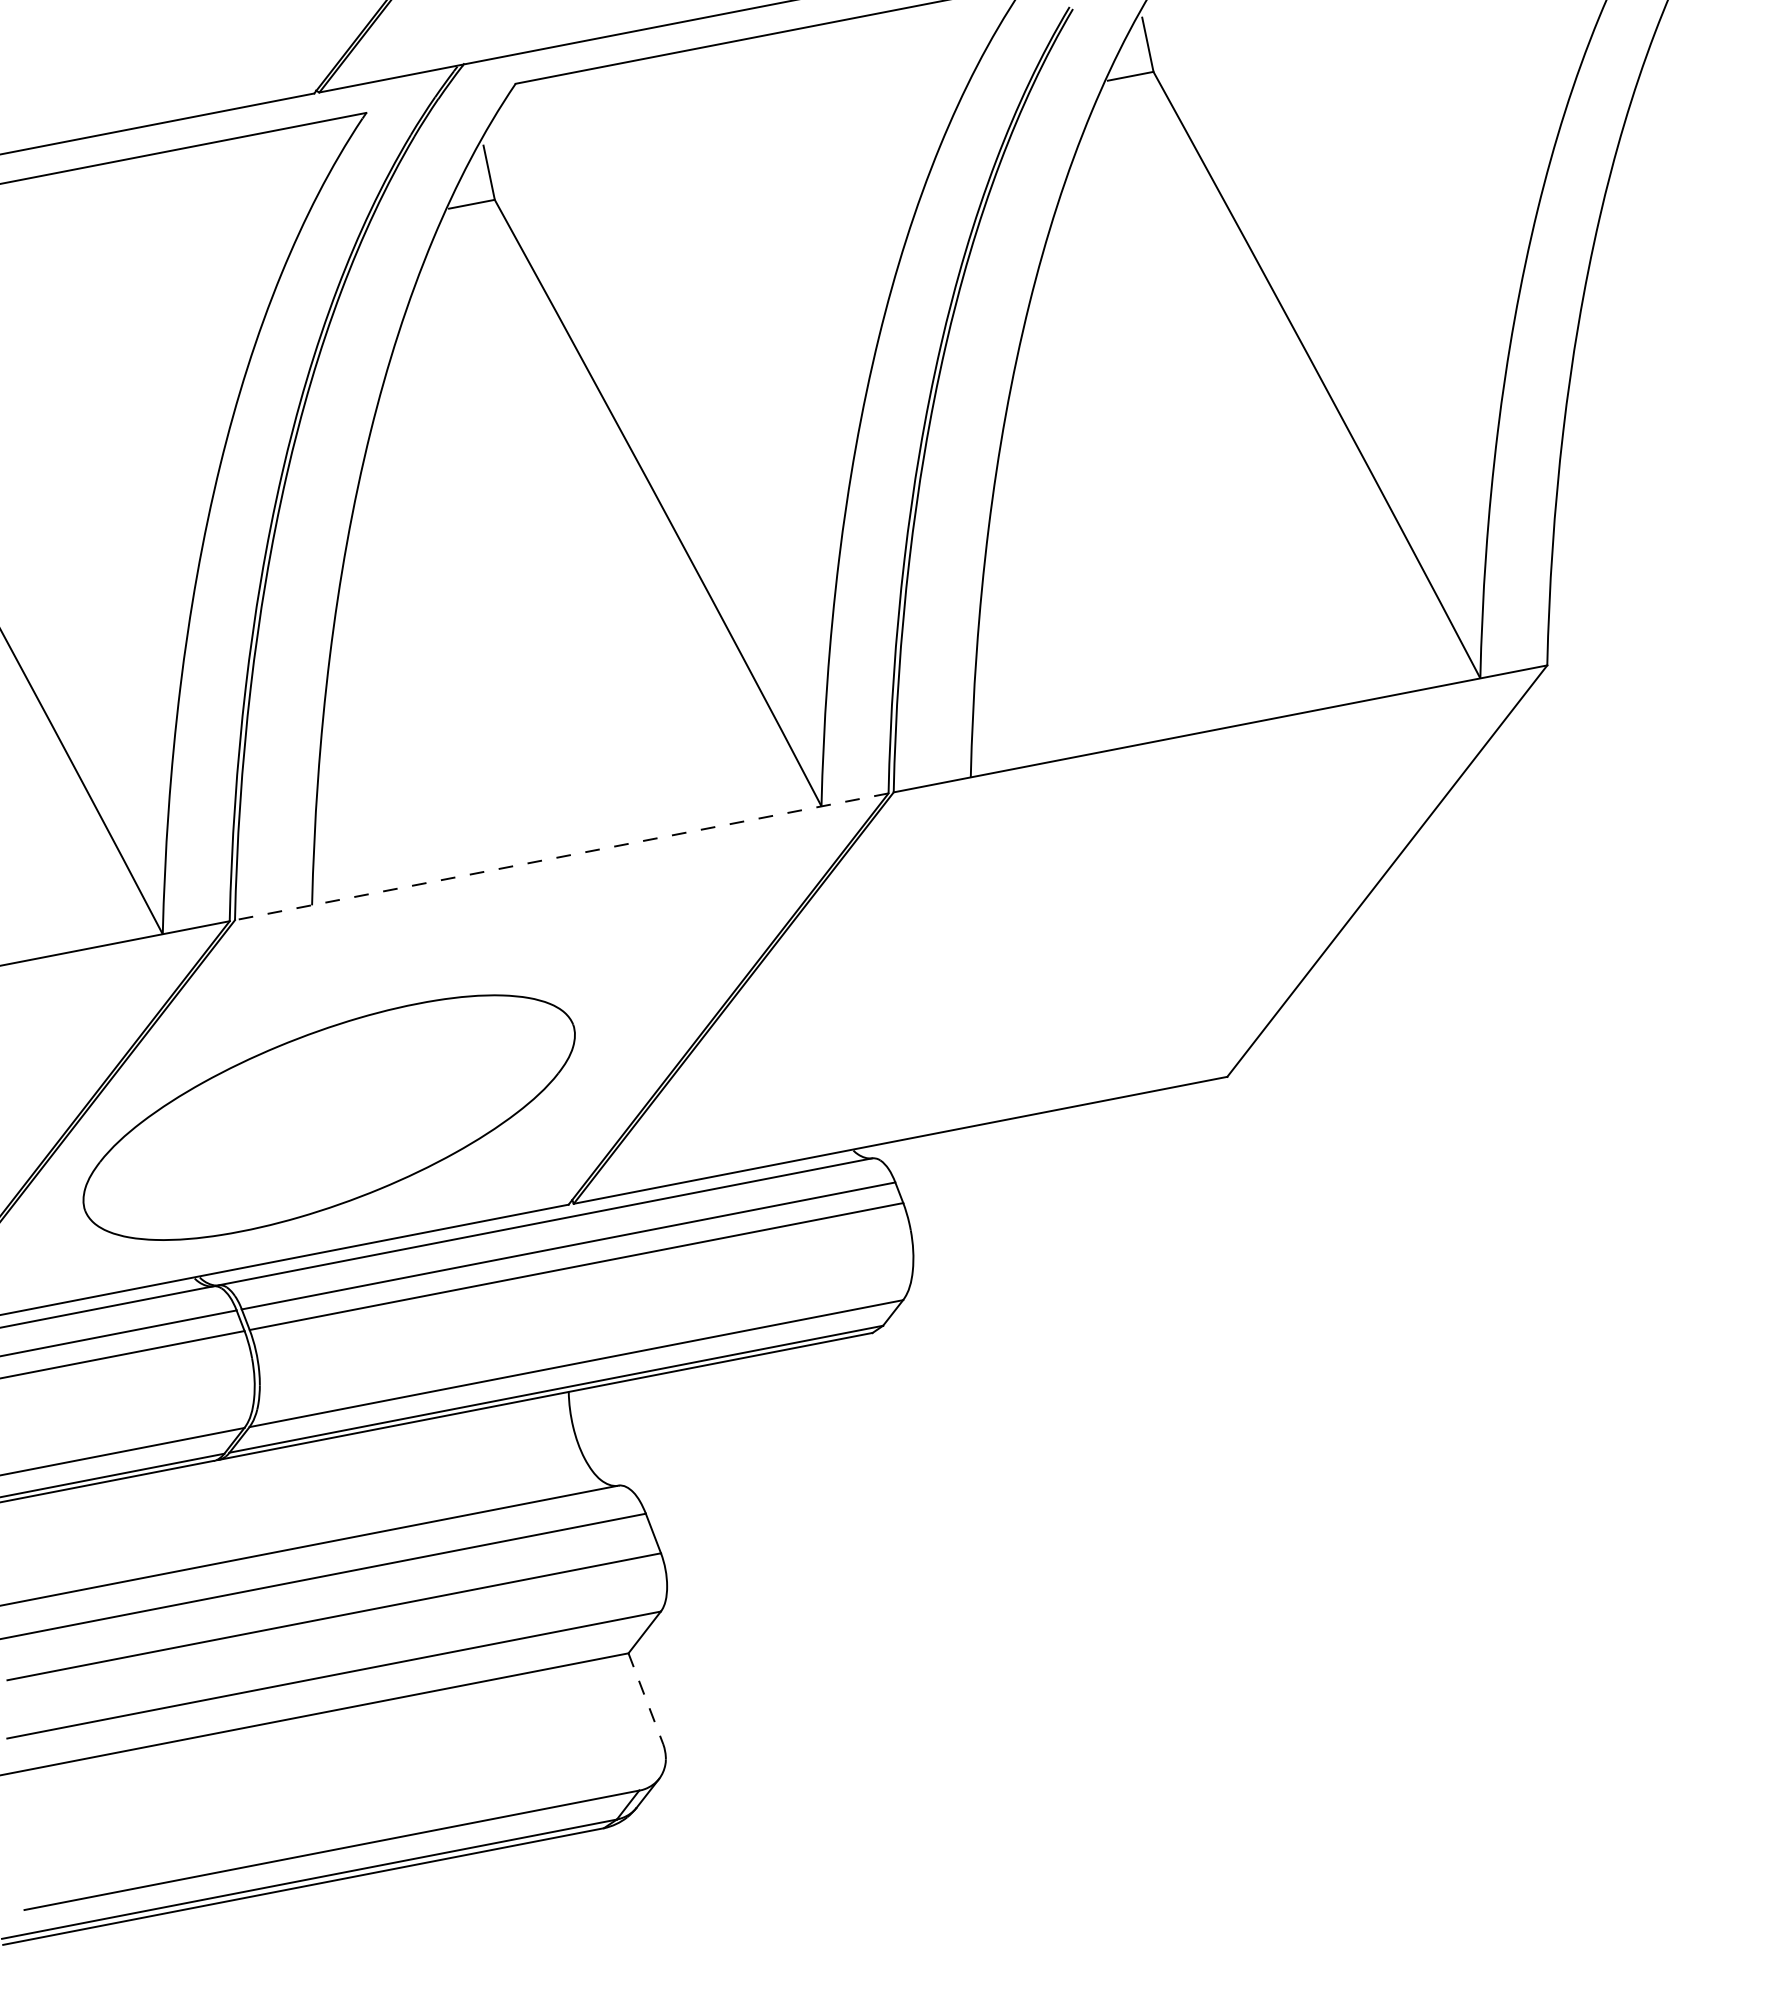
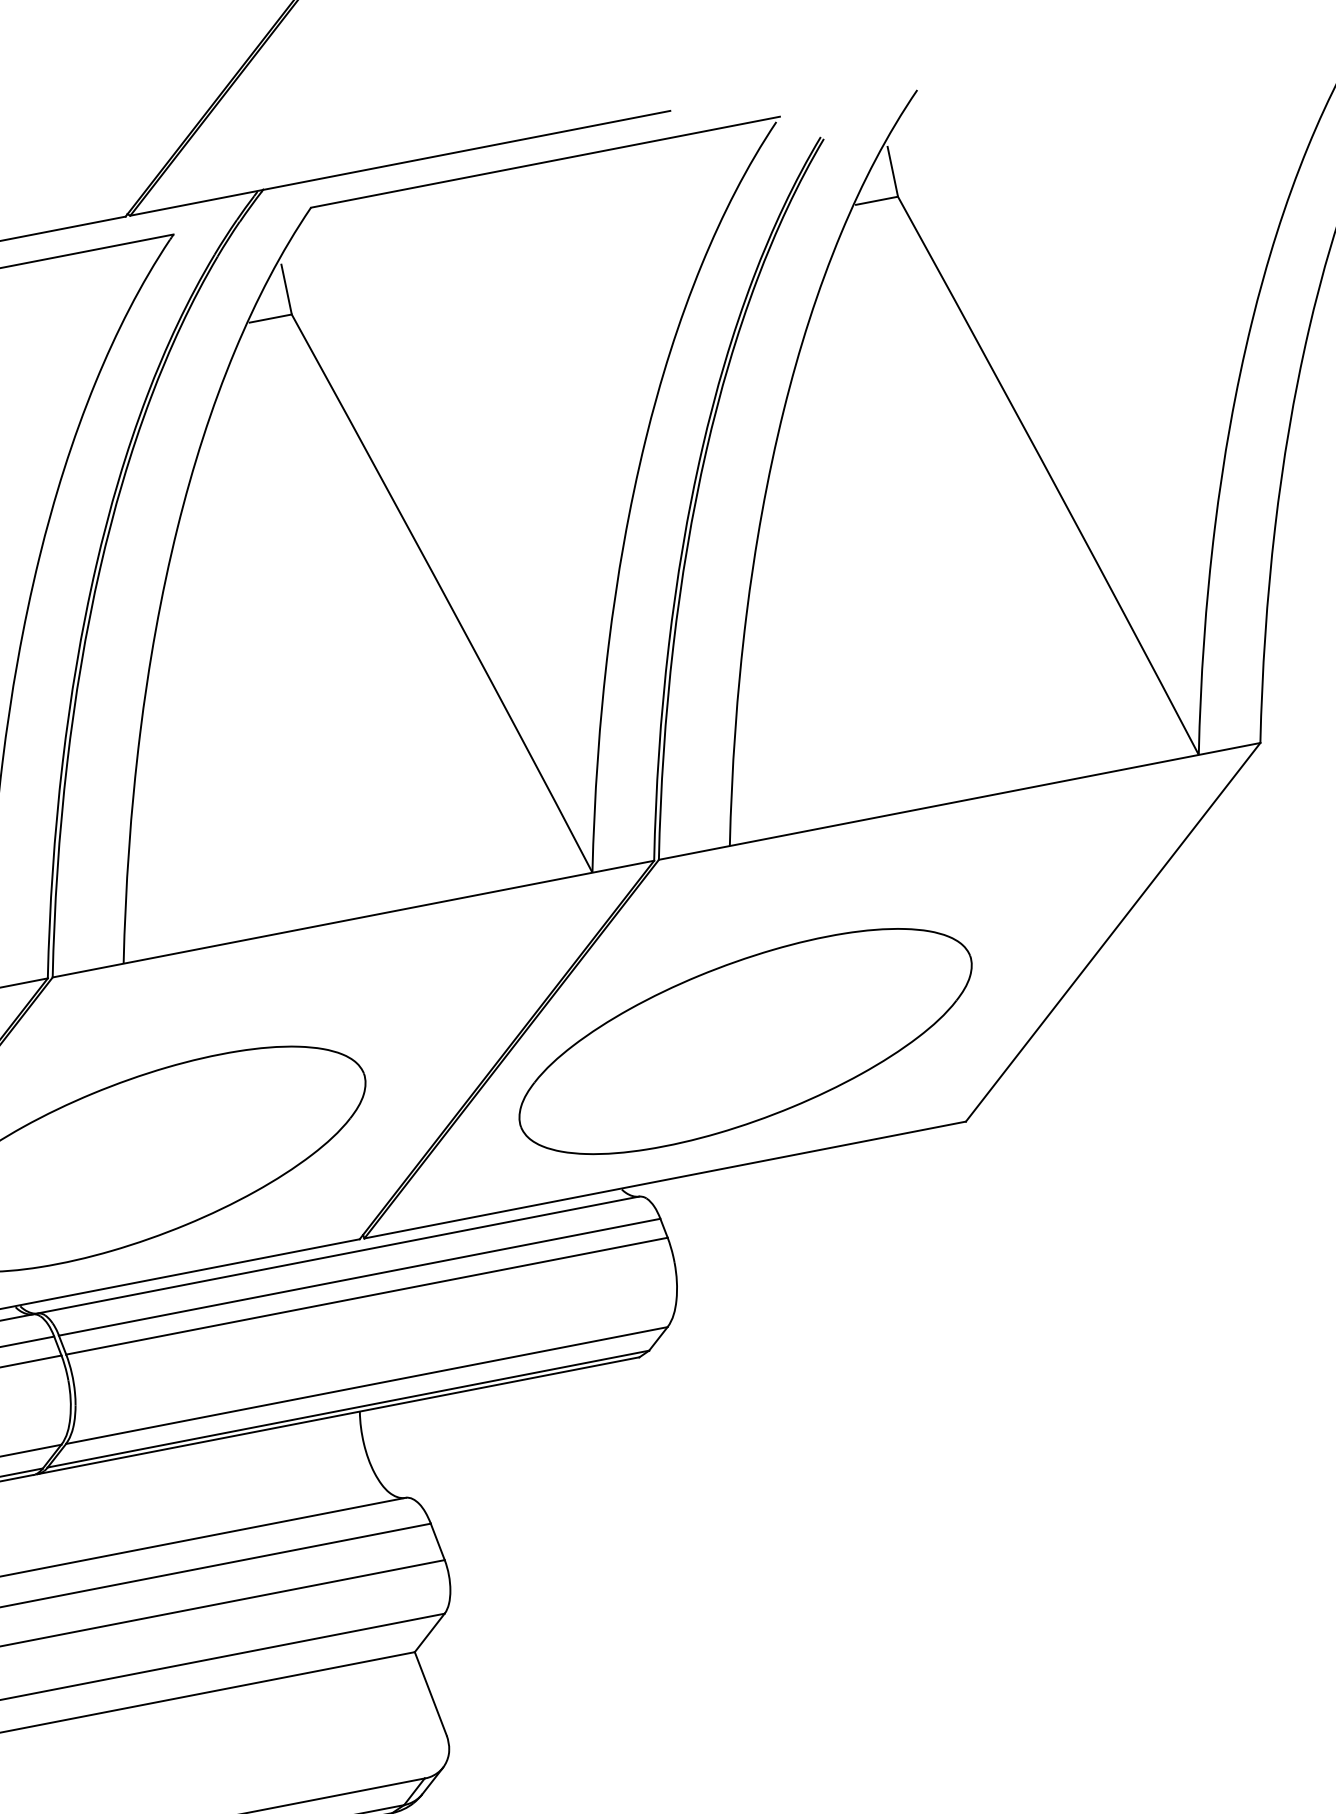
line: (561, 856) -> (353, 918), dashed -> solid
part: (987, 989) -> (745, 1041), added
line: (645, 1698) -> (430, 1693), dashed -> solid

